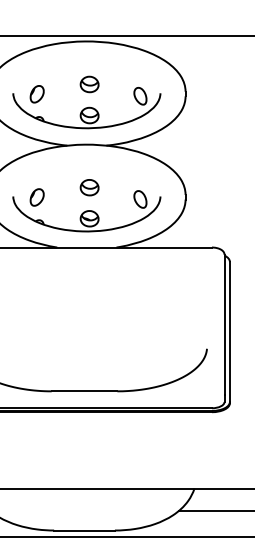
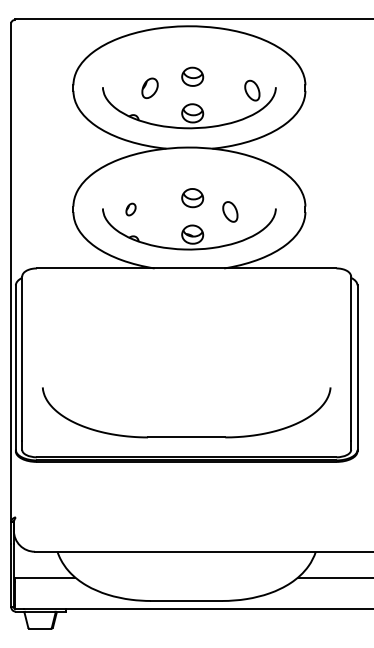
part: (36, 93) -> (149, 87), moved
part: (36, 197) -> (130, 209), size x0.6
part: (140, 199) -> (230, 211), moved

